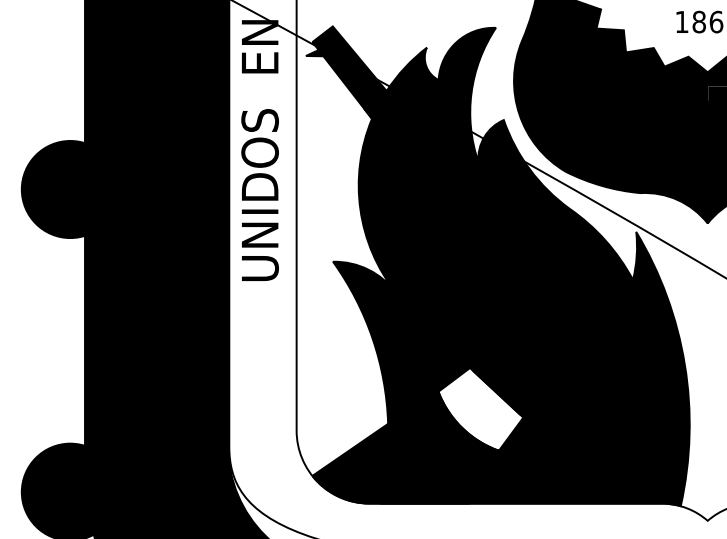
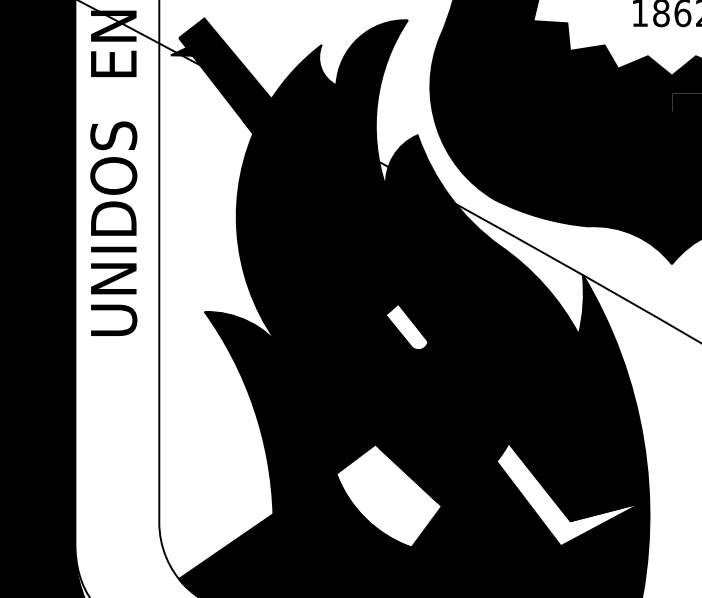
fill: (494, 273) -> (406, 326), removed
fill: (625, 407) -> (569, 493), removed

